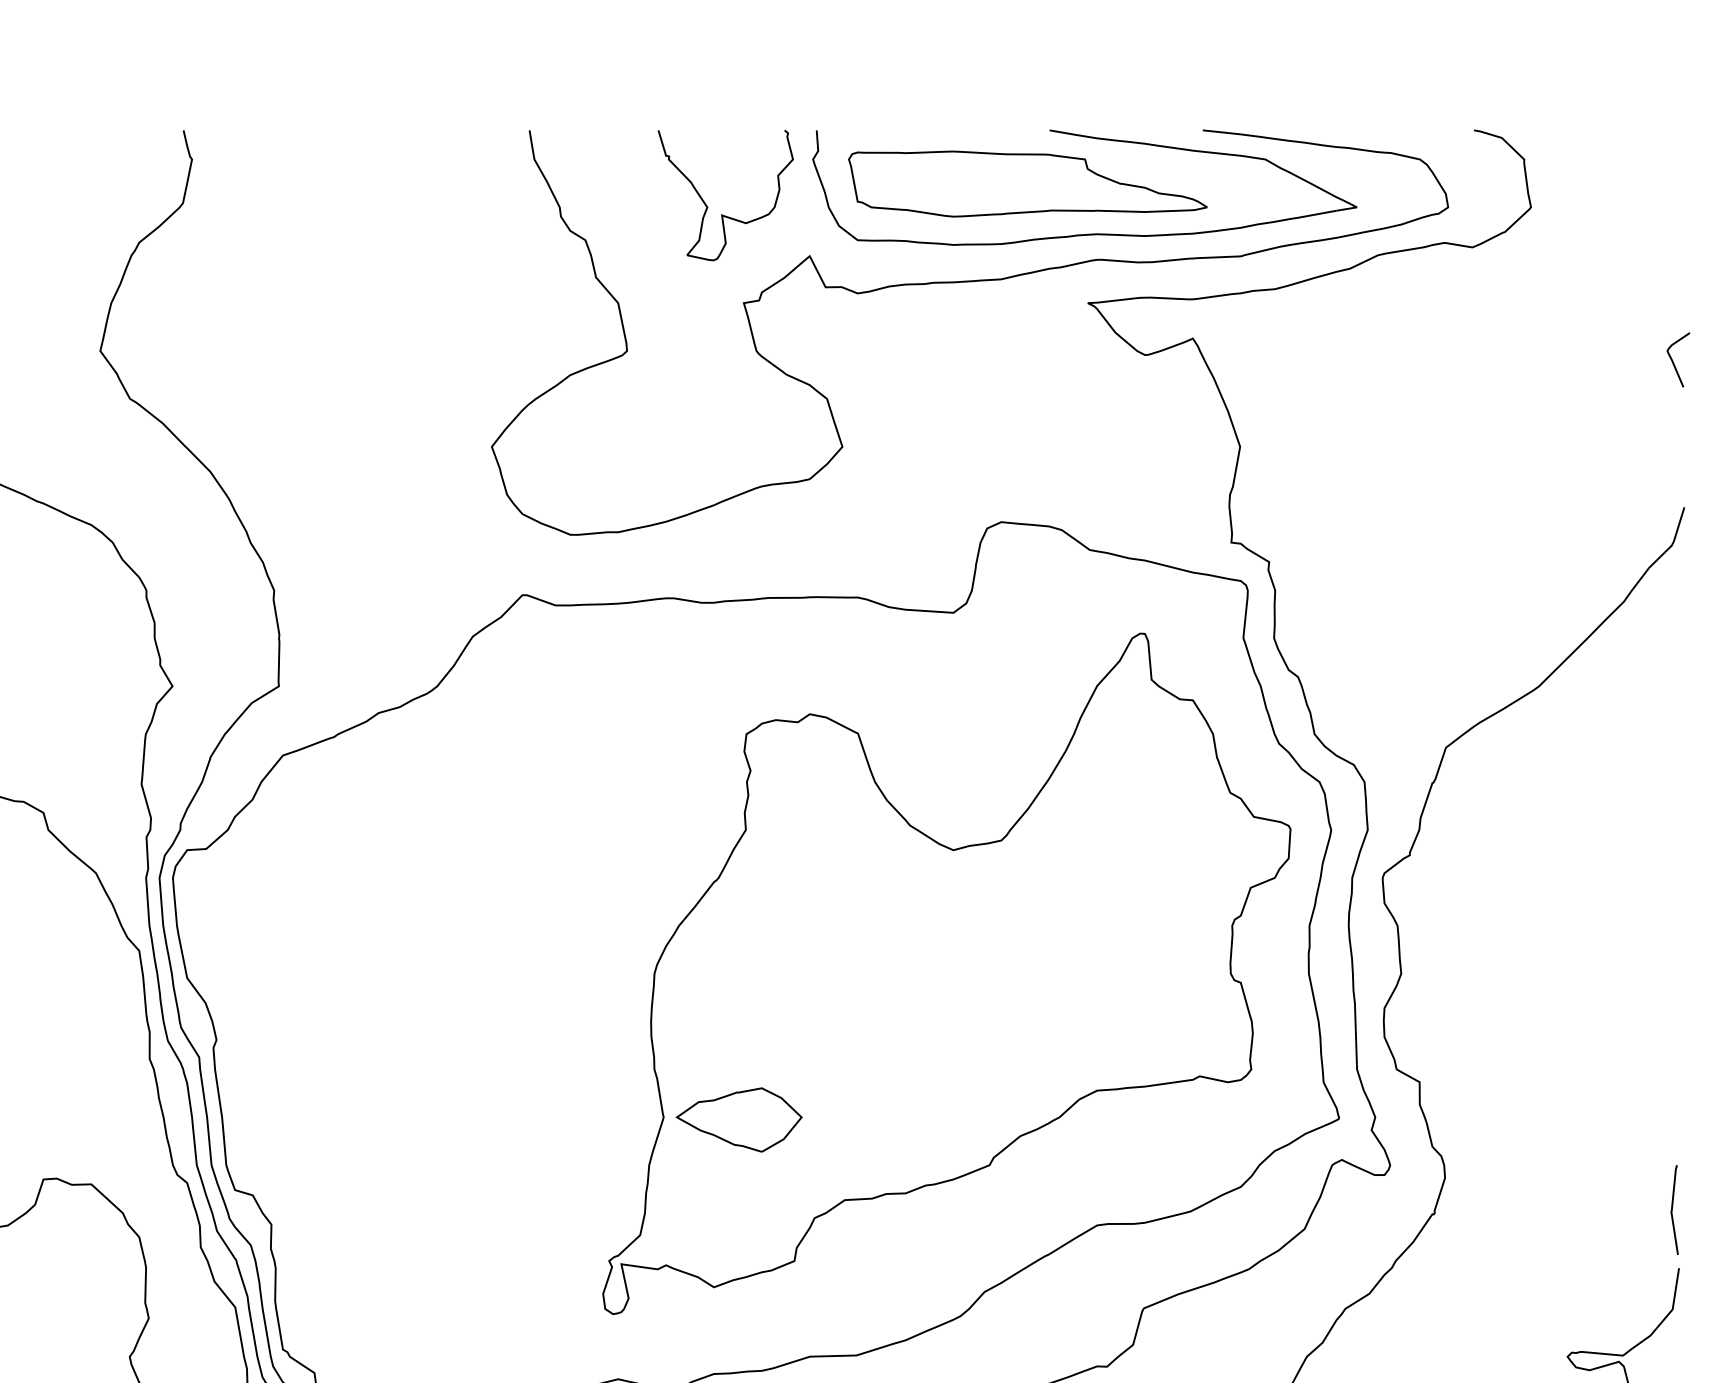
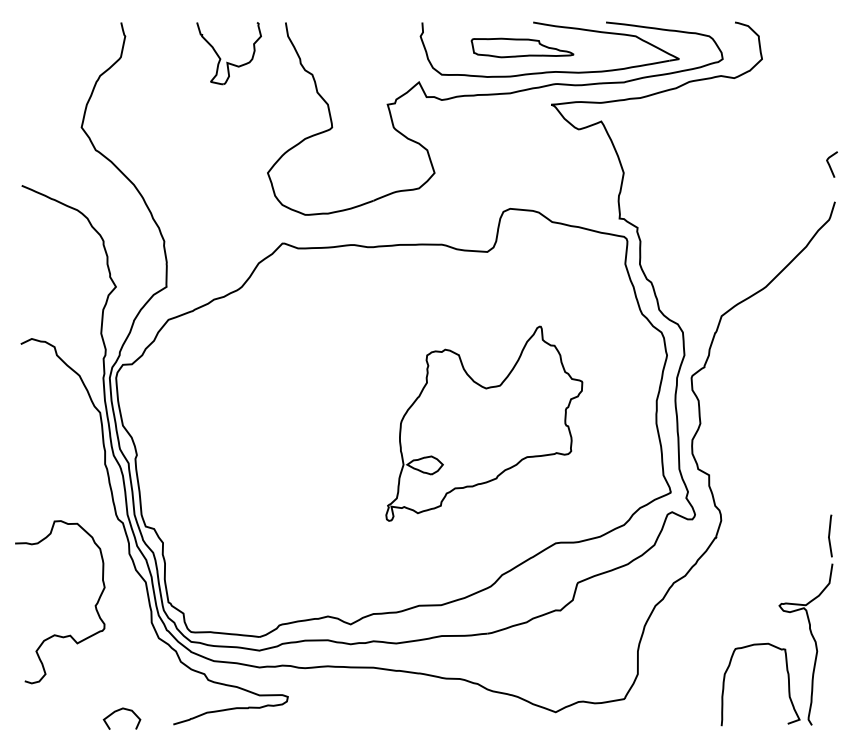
part: (1027, 182) -> (522, 47), size x0.6
part: (720, 212) -> (226, 61), moved
curve: (1674, 361) -> (830, 165), moved
part: (947, 973) -> (484, 423), size x0.6

